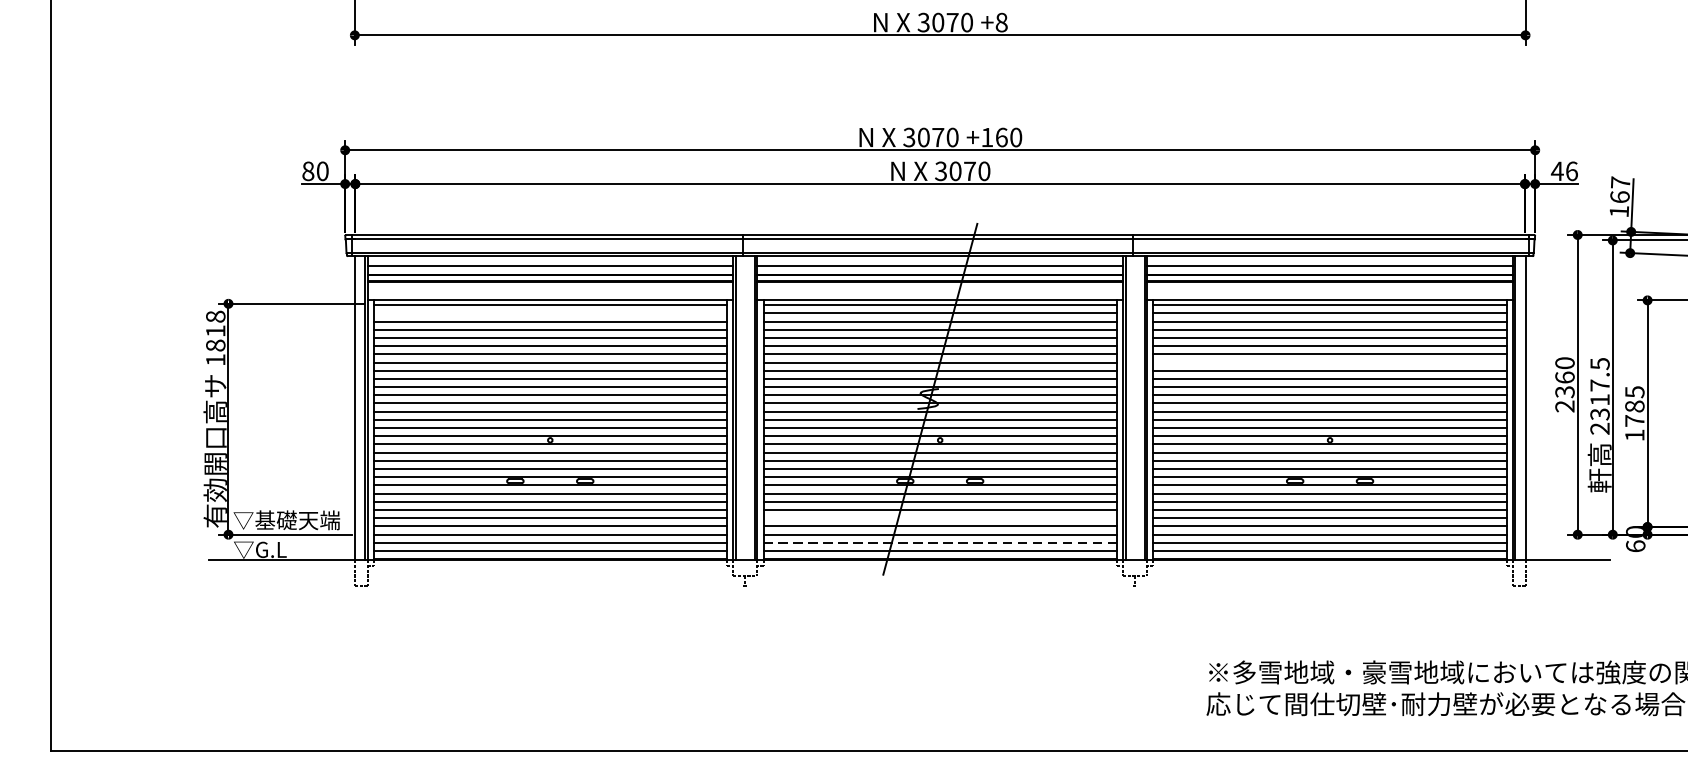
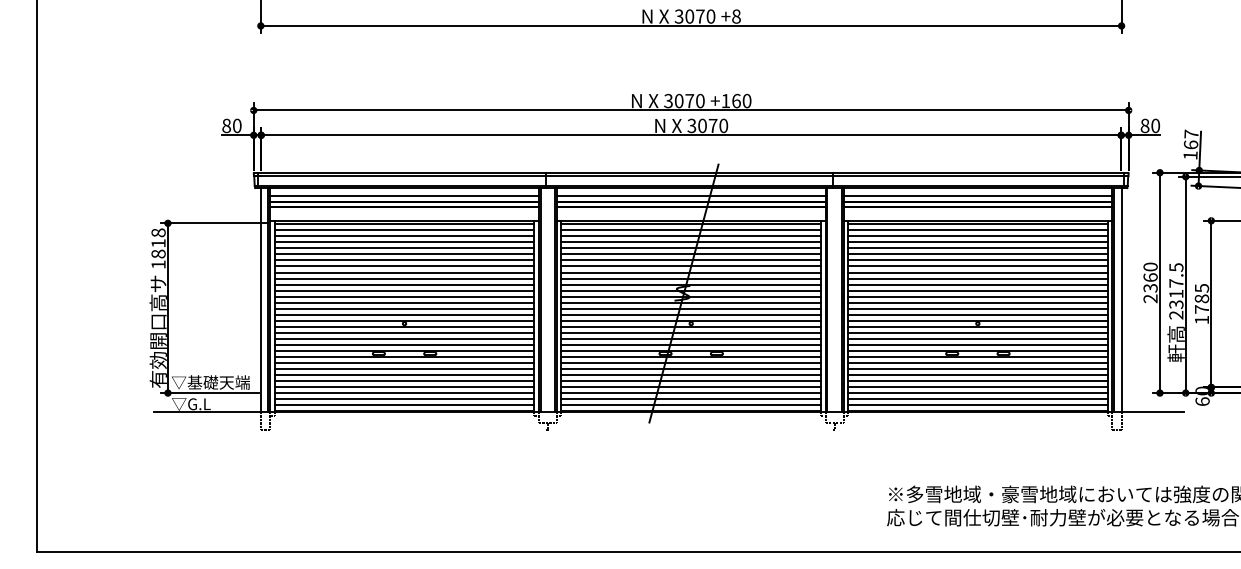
text: (1564, 170) -> (1150, 125), 46 -> 80
line: (550, 313) -> (404, 230), added
line: (1329, 362) -> (977, 266), added
line: (940, 517) -> (691, 380), added
line: (940, 542) -> (691, 398), dashed -> solid

